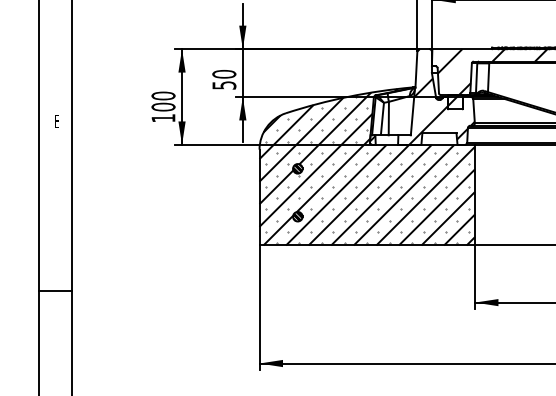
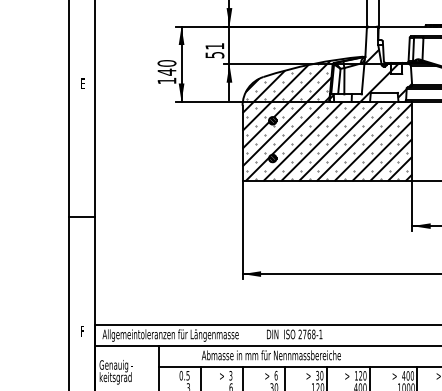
hatch: (471, 71) -> (409, 44), removed
text: (223, 74) -> (214, 46), 50 -> 51
text: (162, 106) -> (166, 71), 100 -> 140

